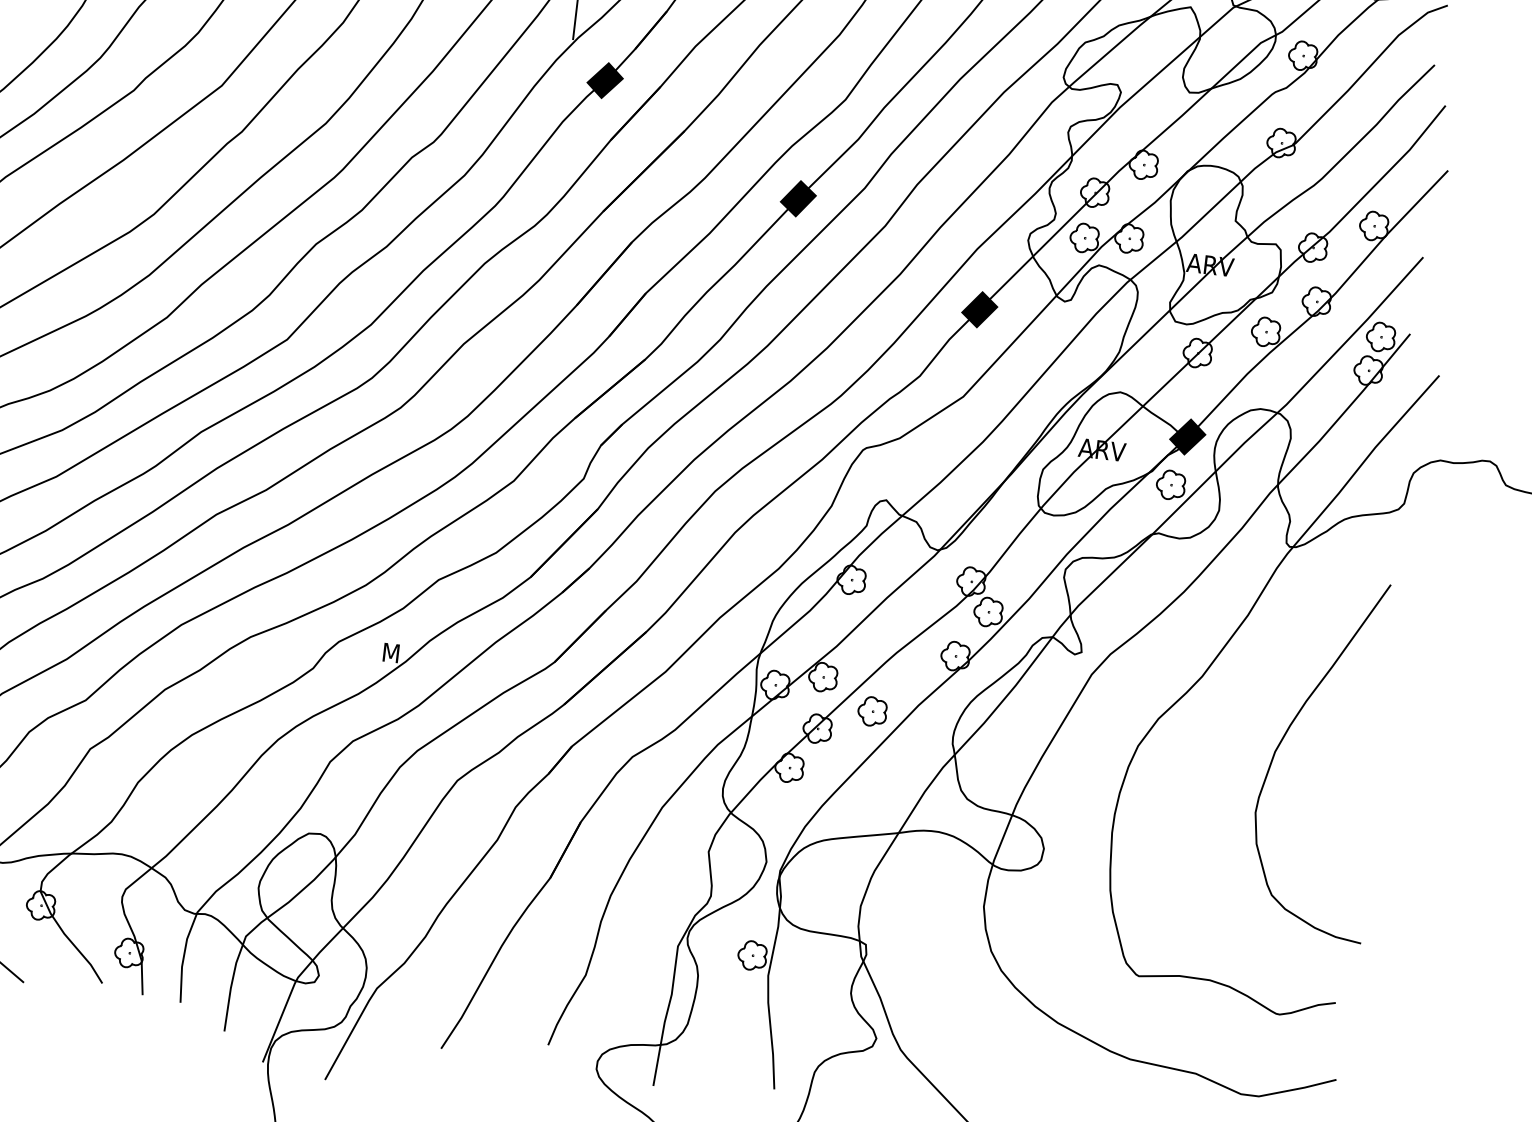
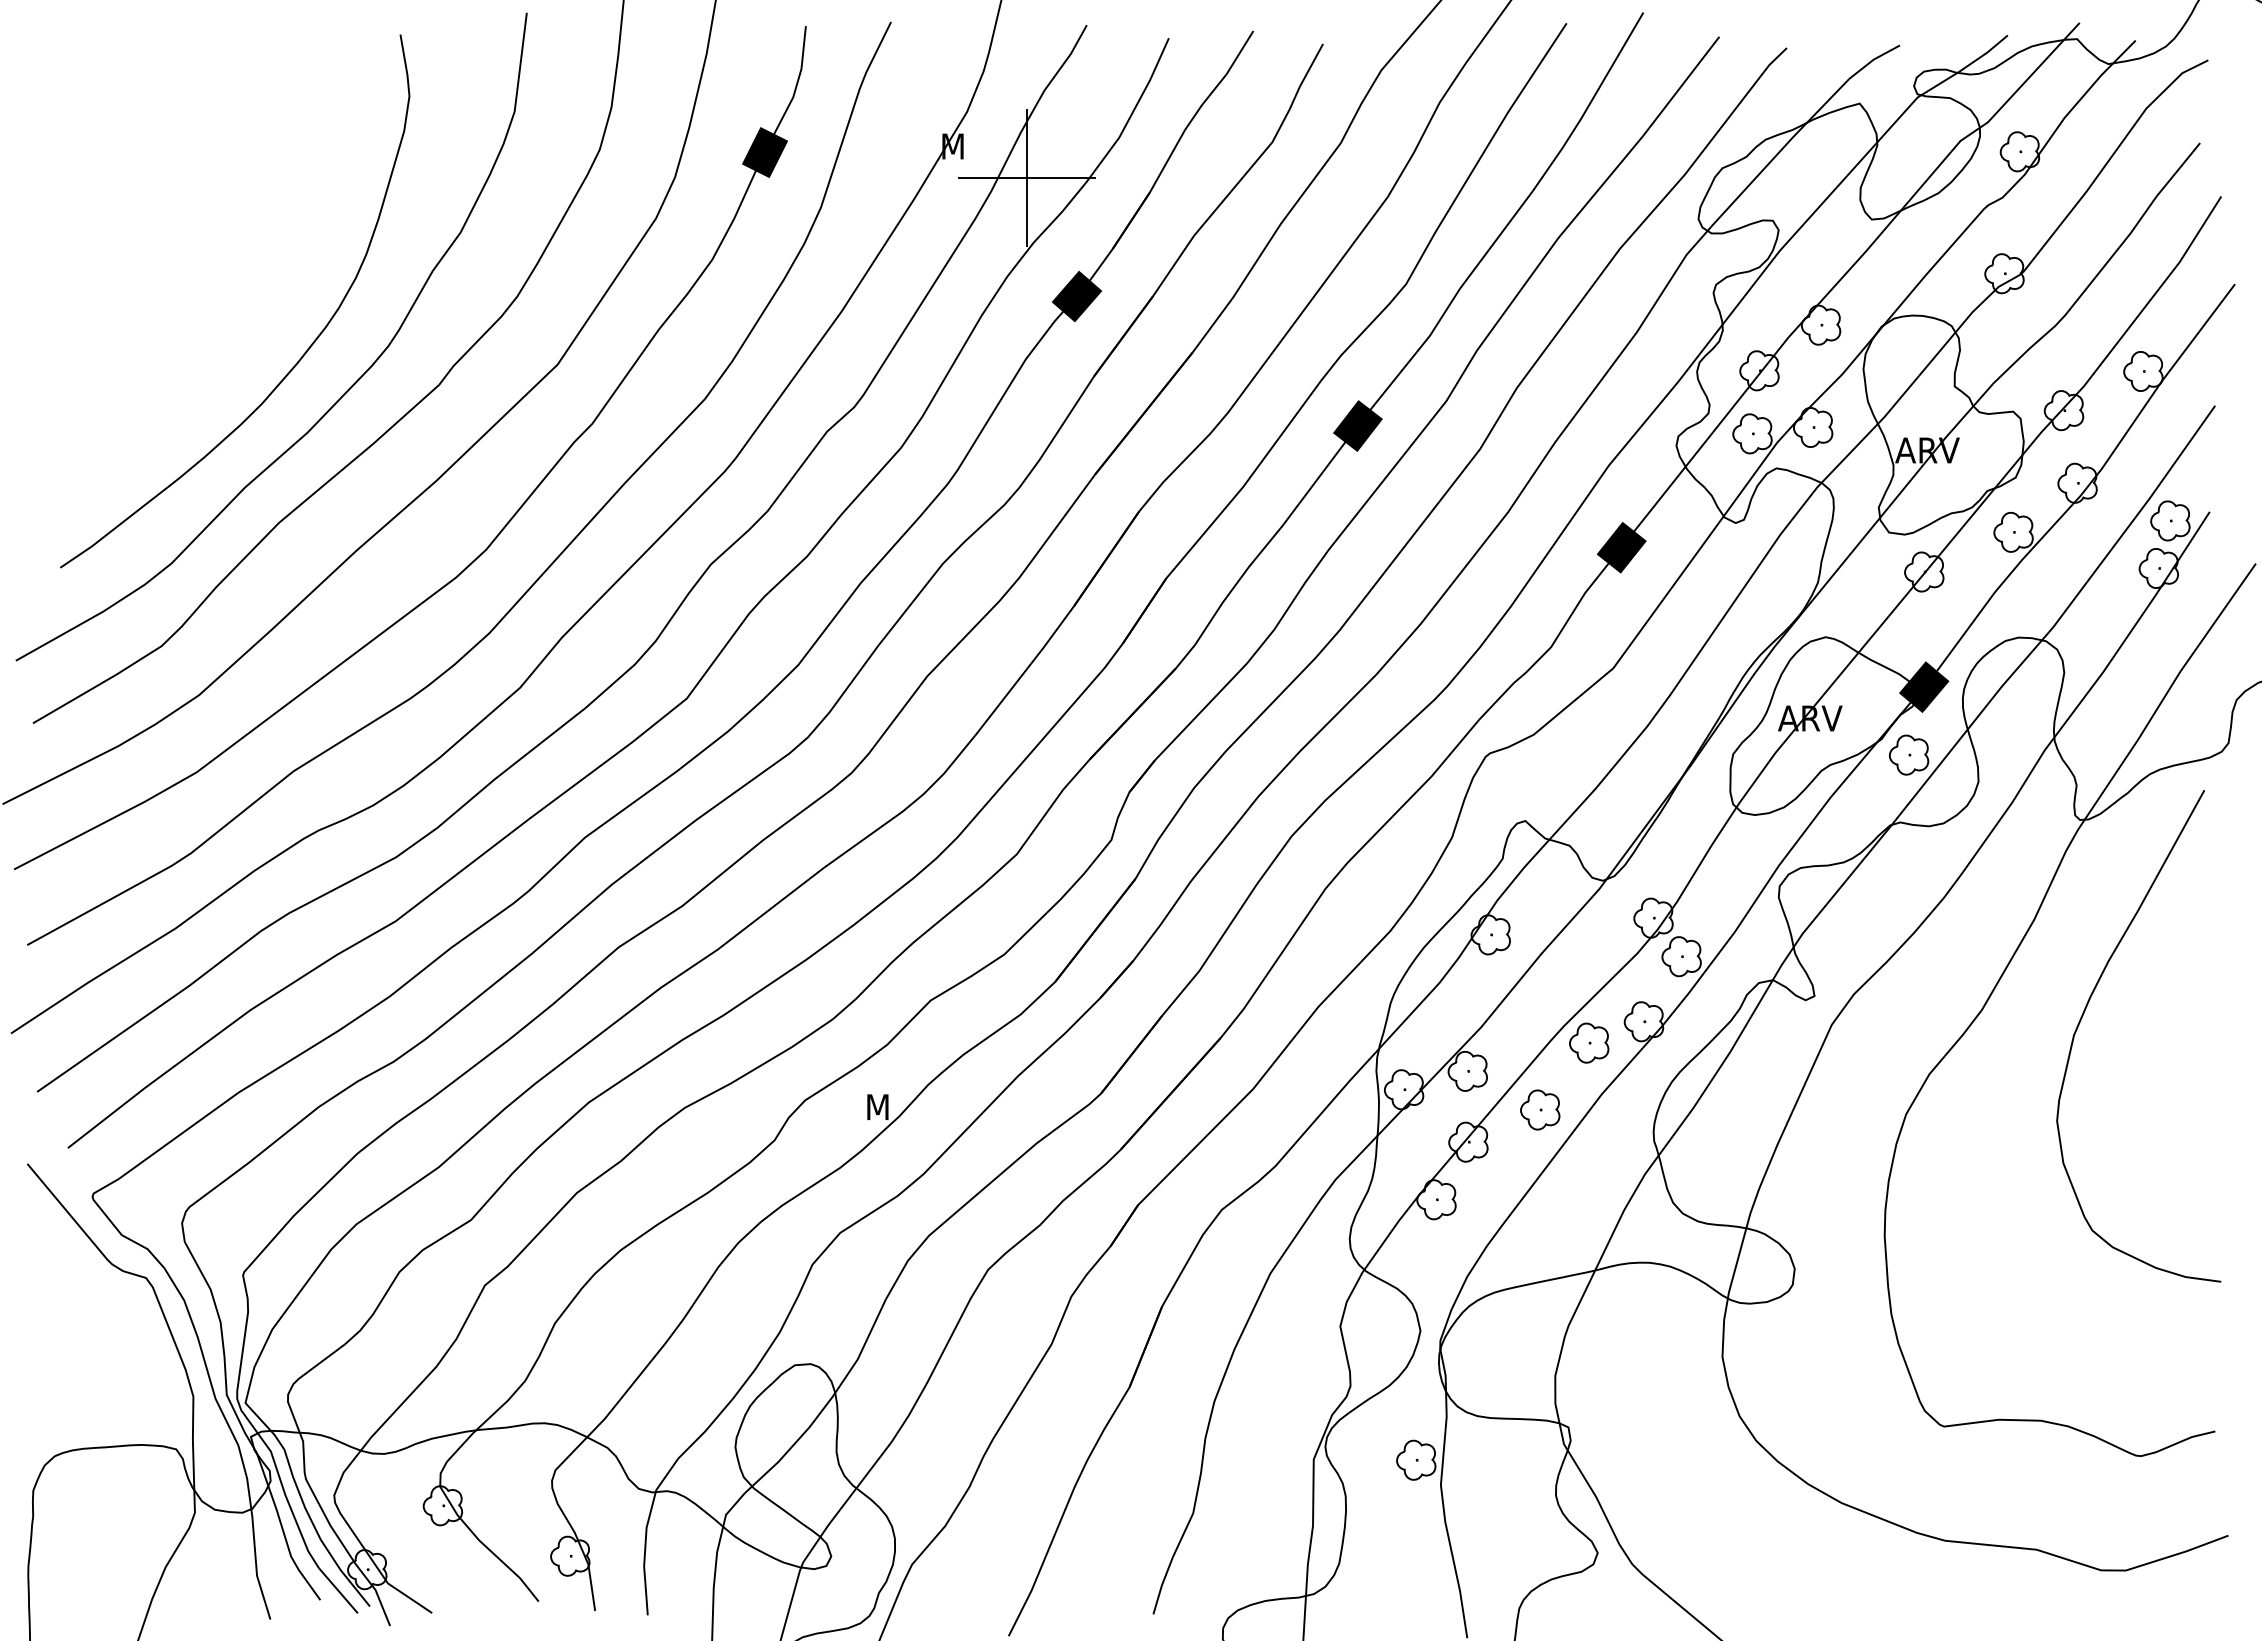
part: (914, 666) -> (1589, 1042), added
curve: (1285, 735) -> (2085, 1011), moved

